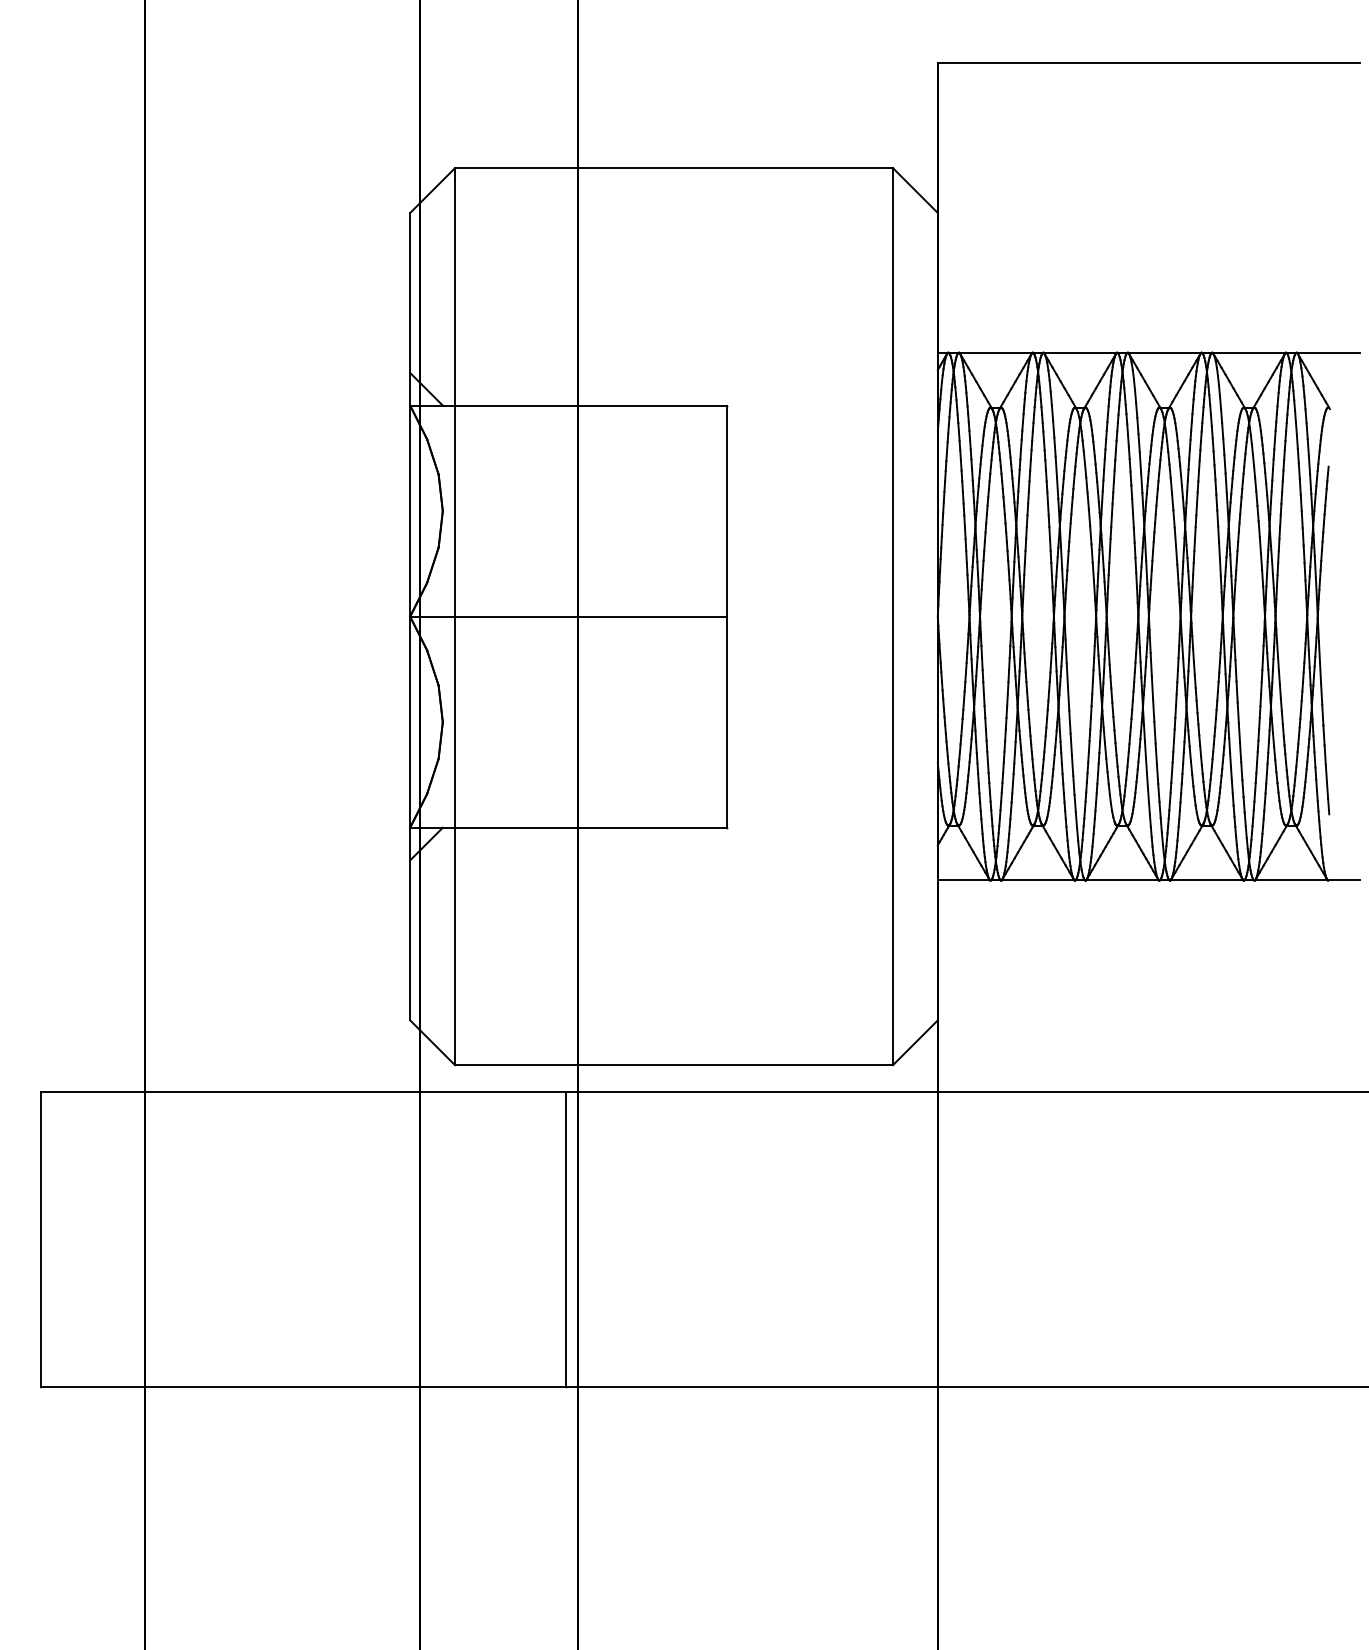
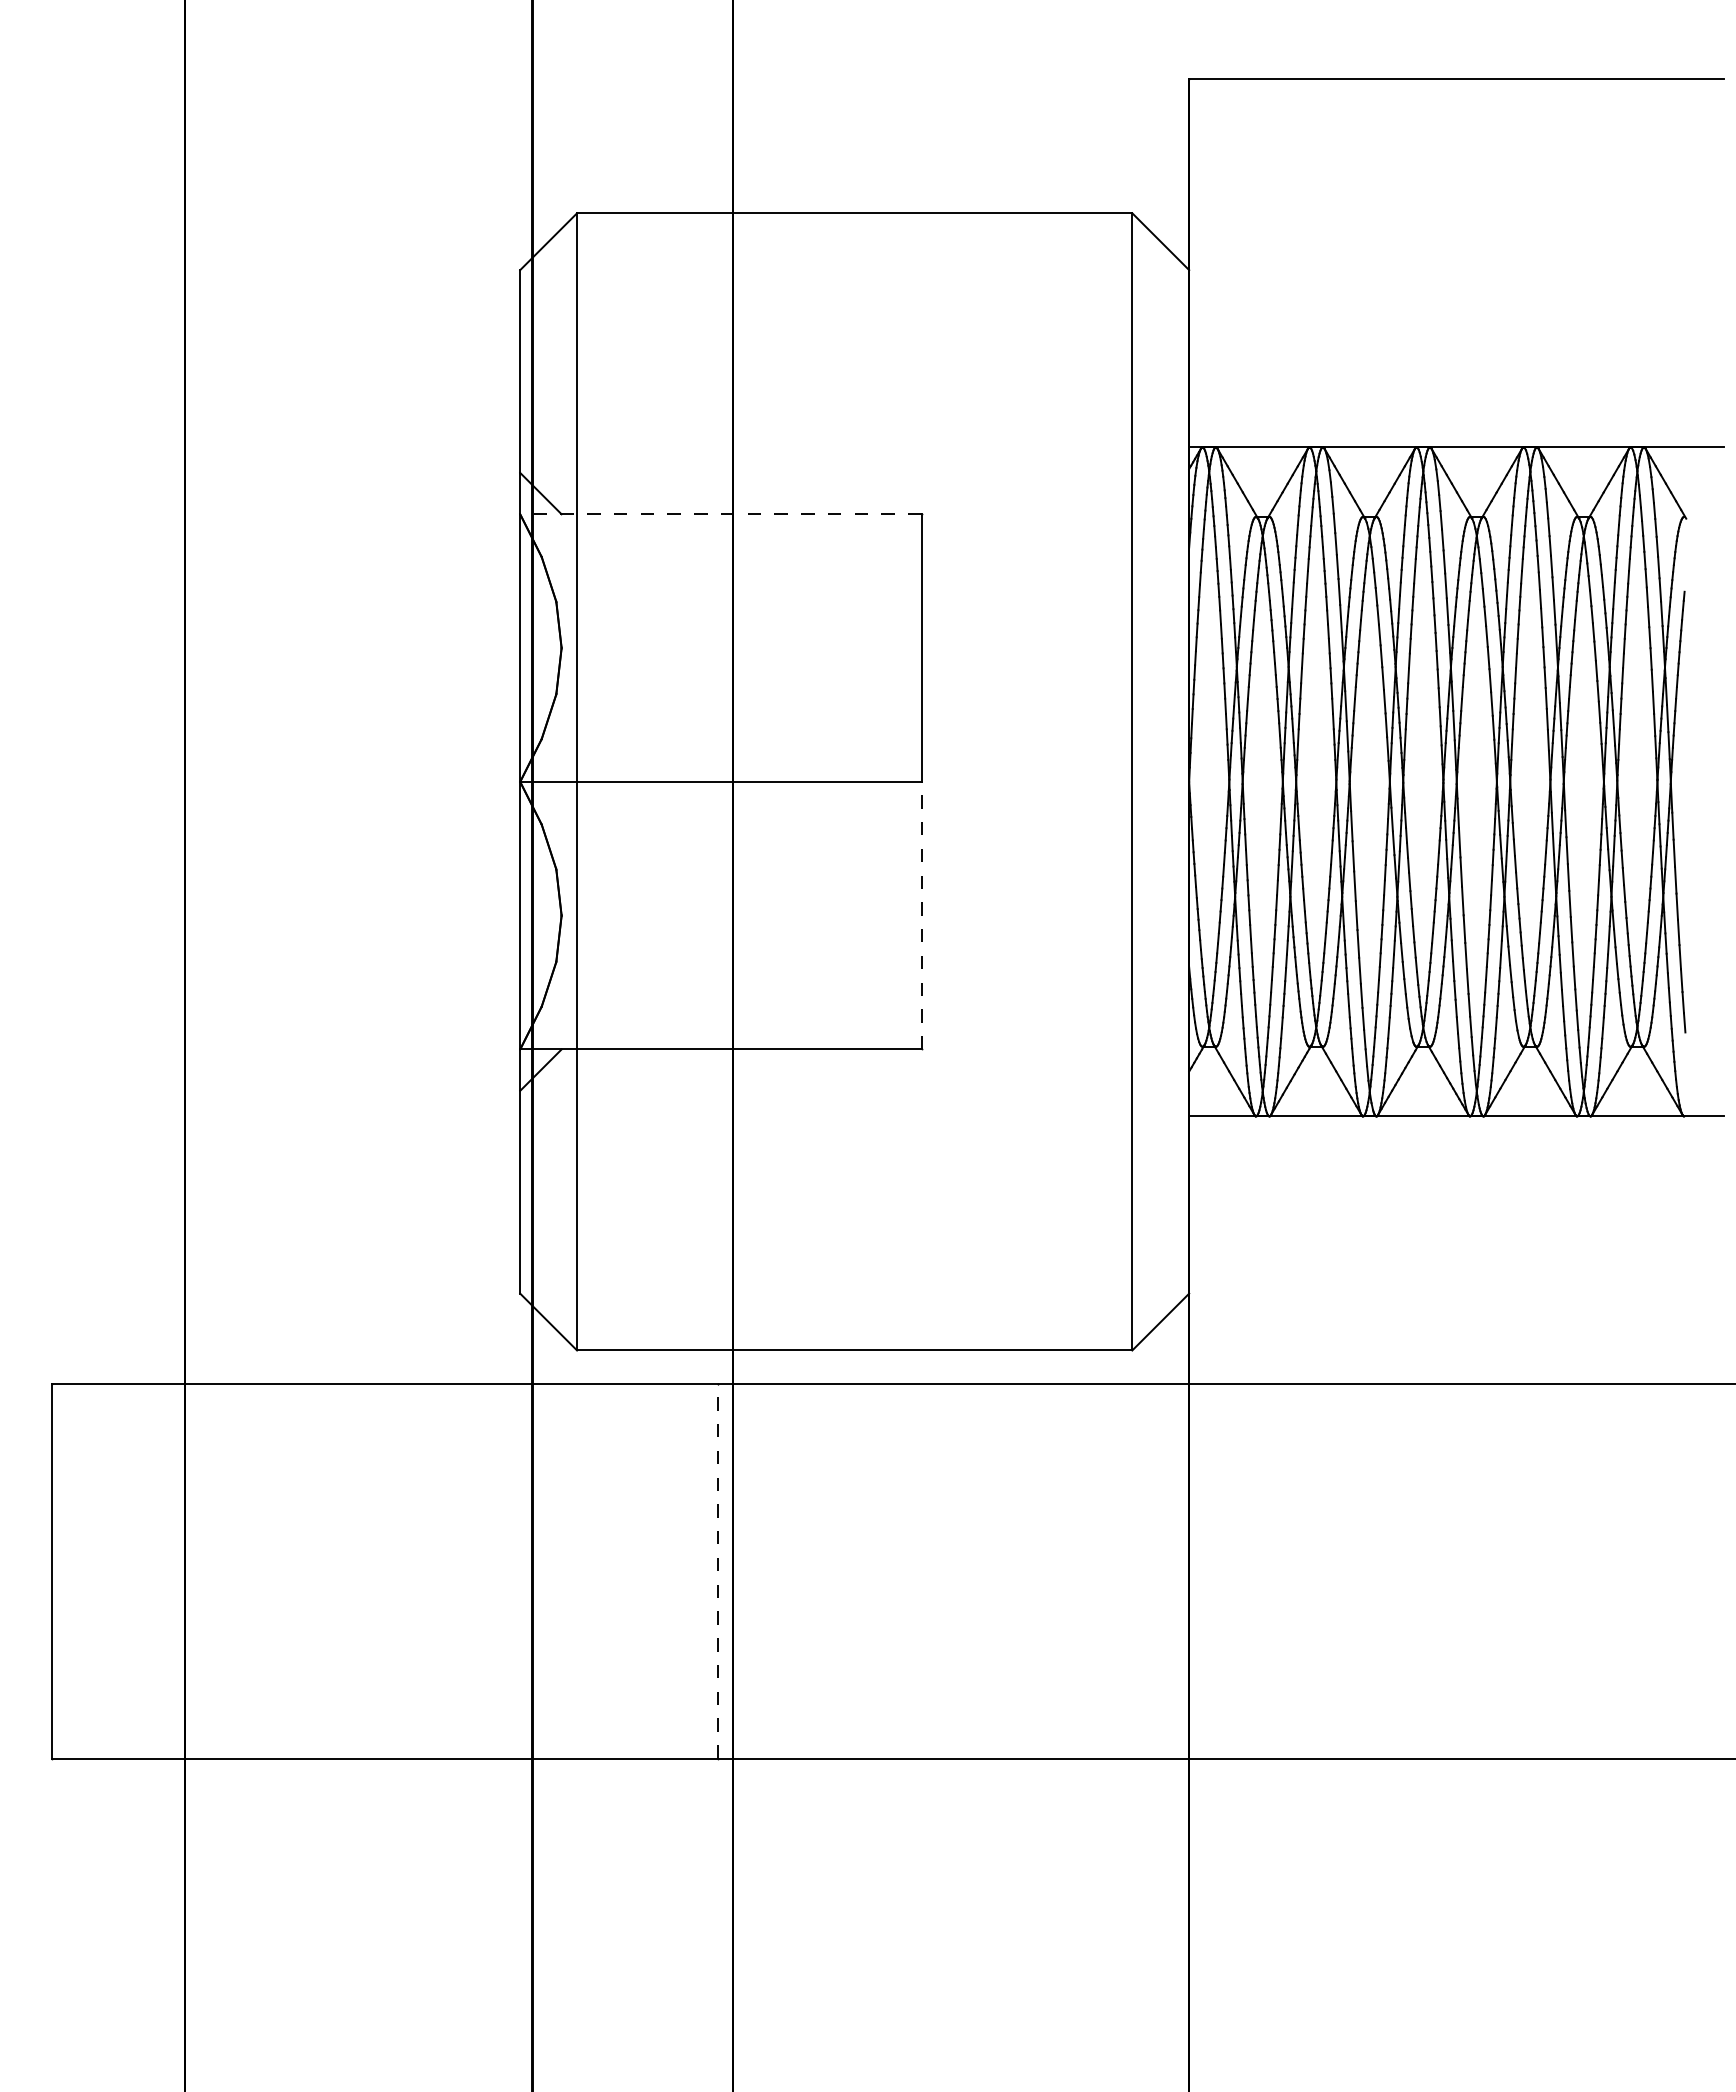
line: (568, 405) -> (720, 514), solid -> dashed
line: (726, 722) -> (921, 915), solid -> dashed
line: (565, 1238) -> (717, 1570), solid -> dashed

